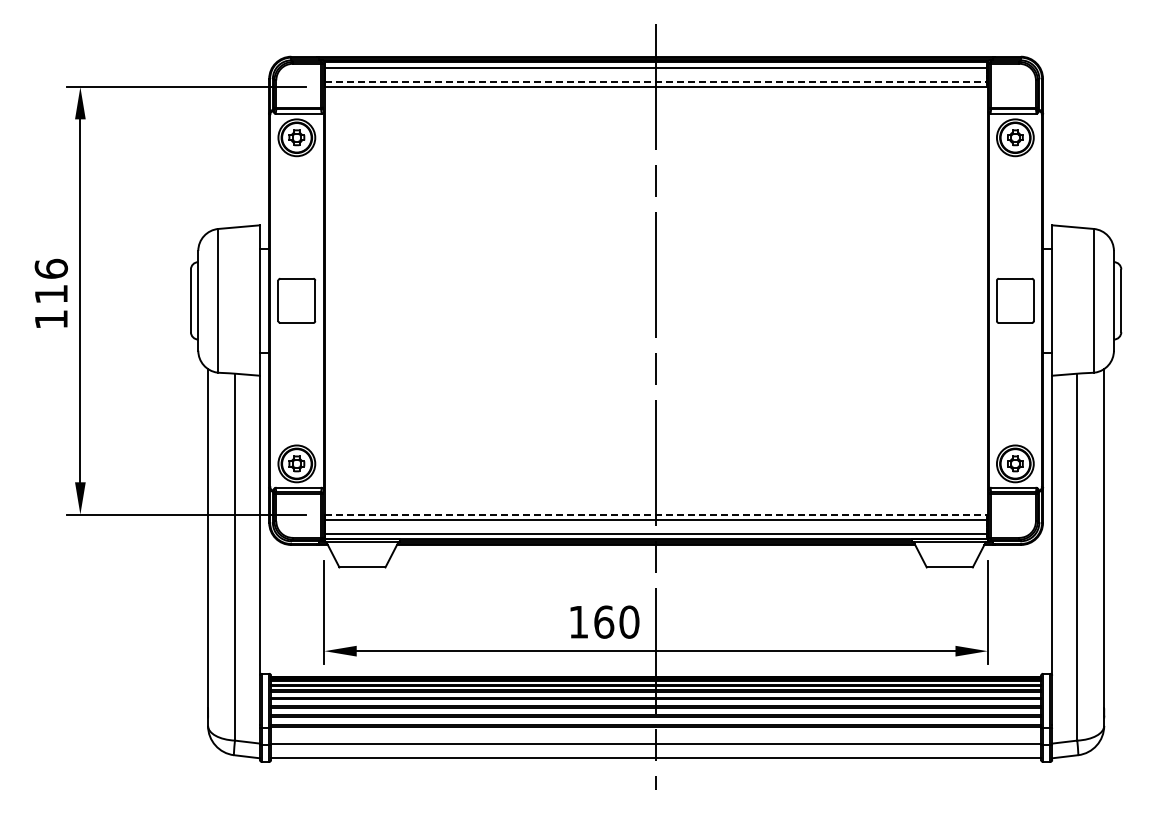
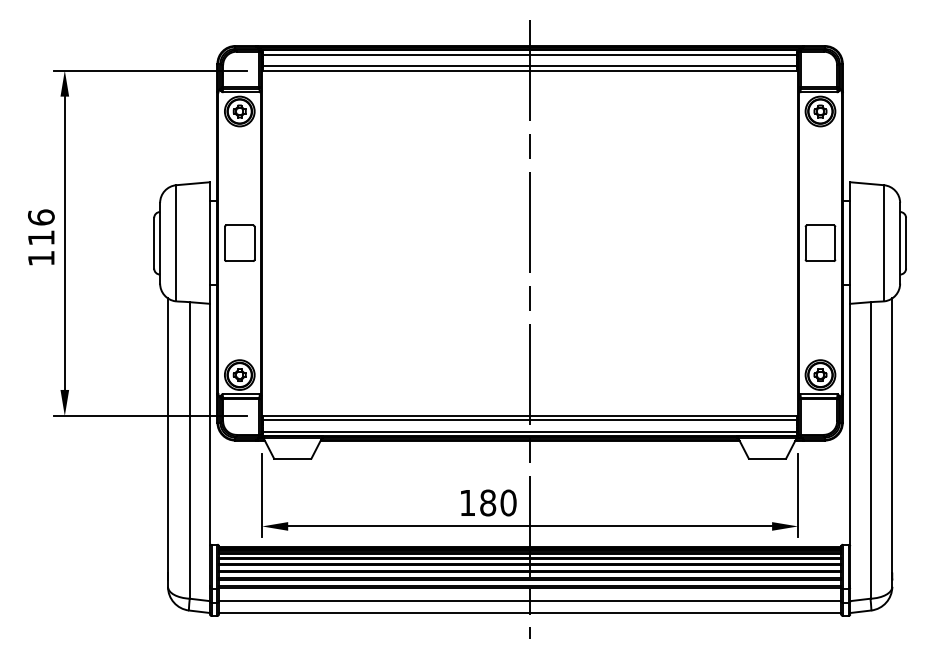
line: (656, 81) -> (530, 66), dashed -> solid
line: (656, 514) -> (530, 415), dashed -> solid
text: (604, 621) -> (488, 502), 160 -> 180

